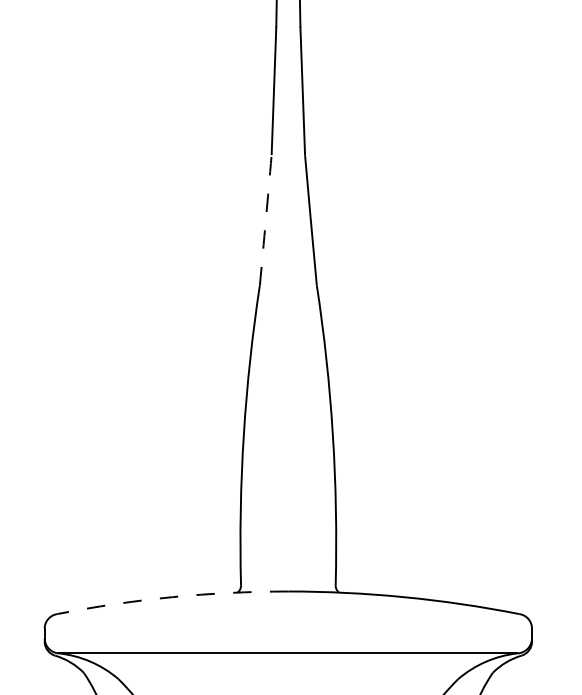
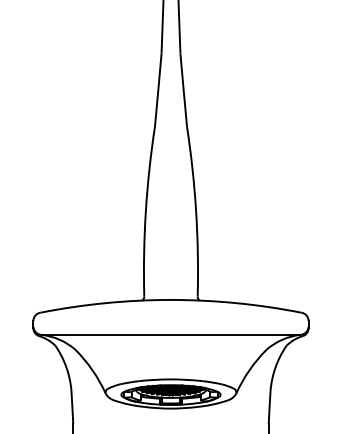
arc: (266, 220) -> (158, 90), dashed -> solid
arc: (172, 597) -> (105, 303), dashed -> solid

